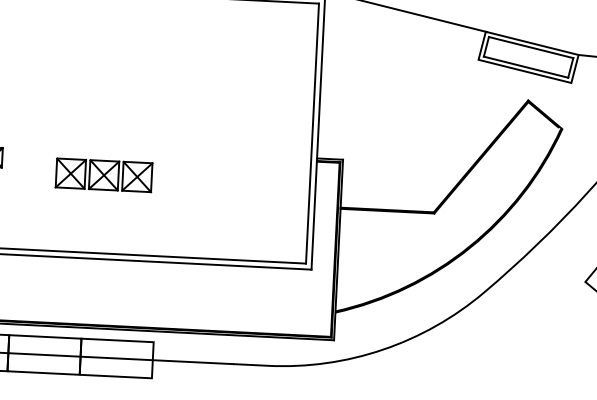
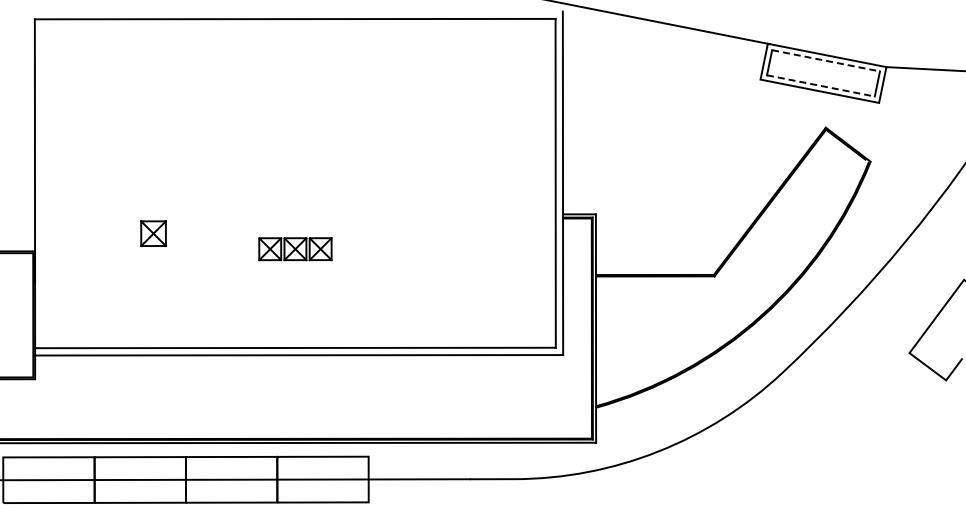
line: (531, 47) -> (826, 60), solid -> dashed
line: (525, 66) -> (820, 85), solid -> dashed
part: (104, 174) -> (295, 248), size x0.6

